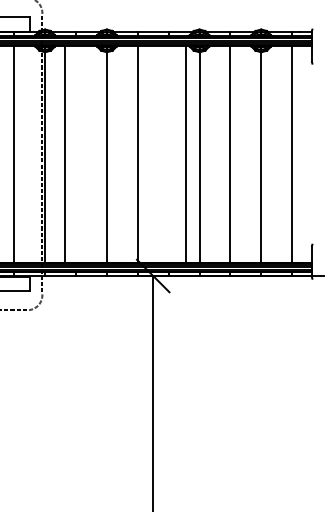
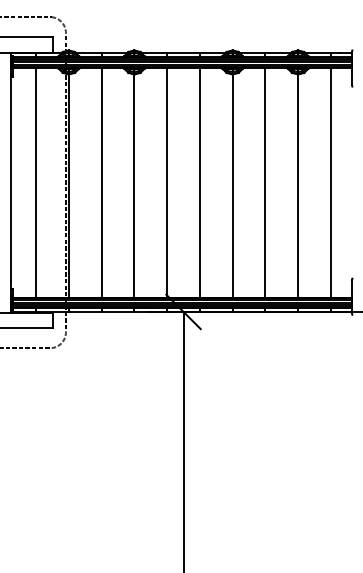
line: (64, 154) -> (101, 182), moved
line: (185, 154) -> (199, 182), moved

